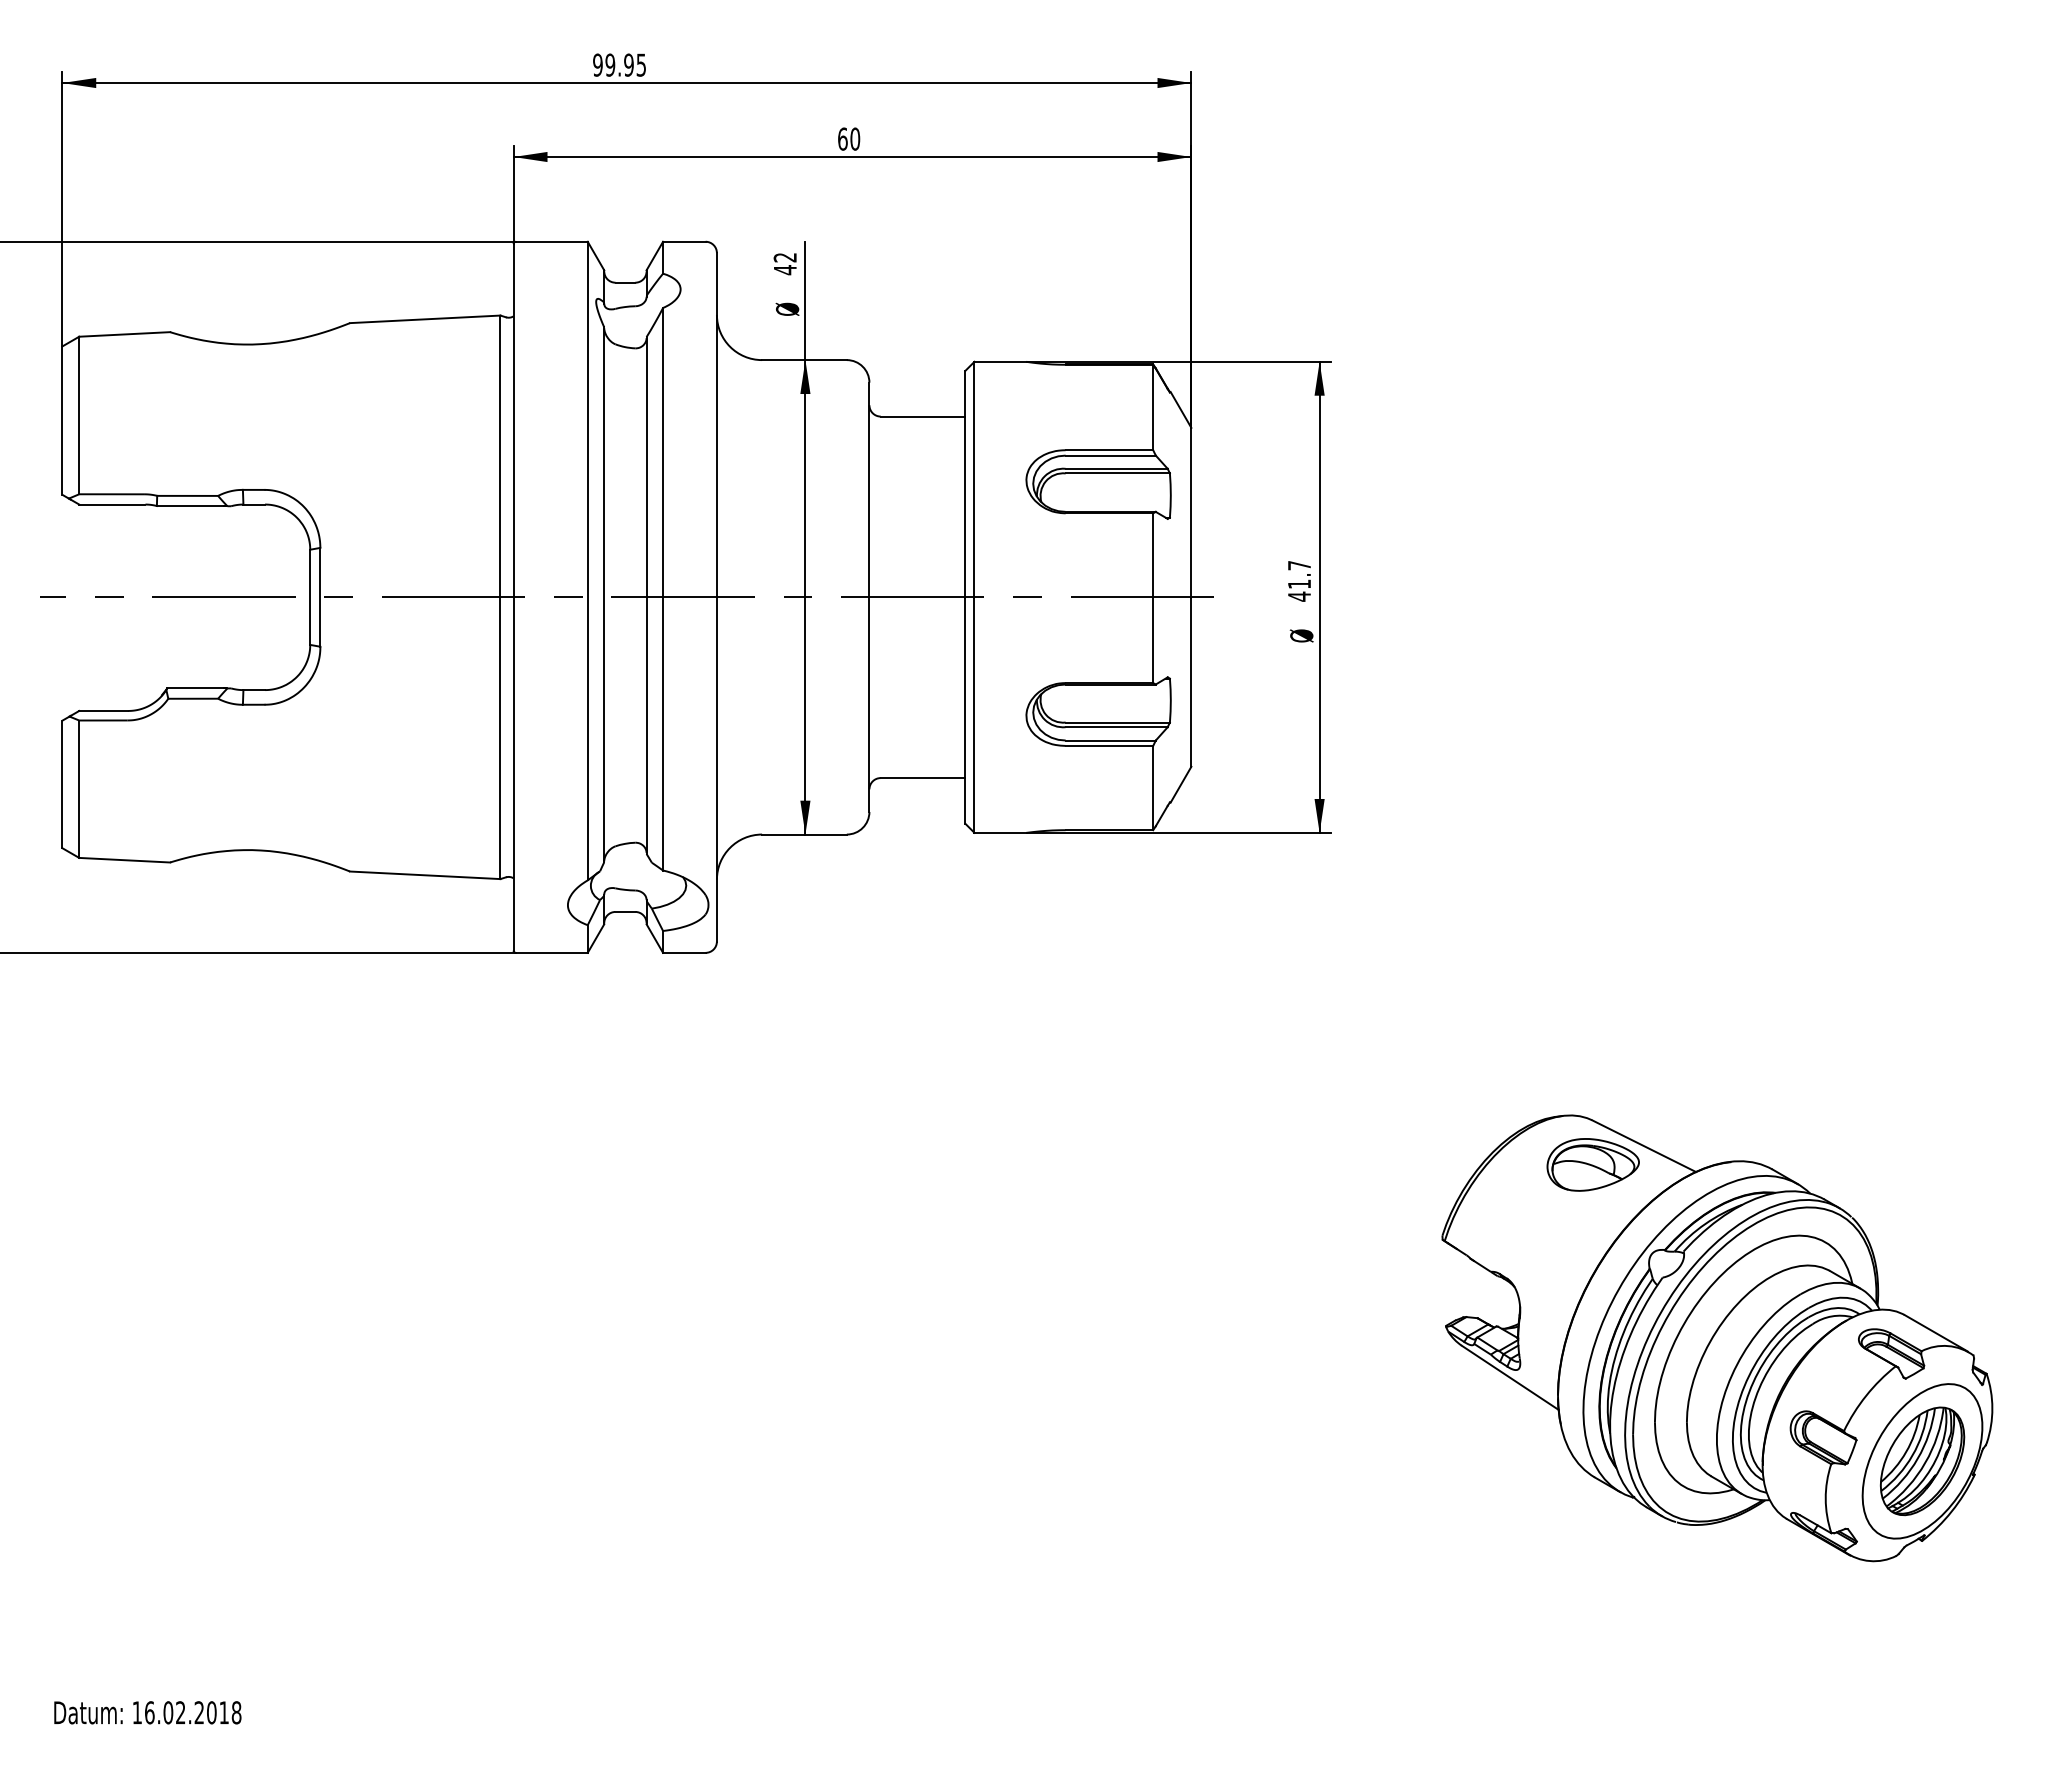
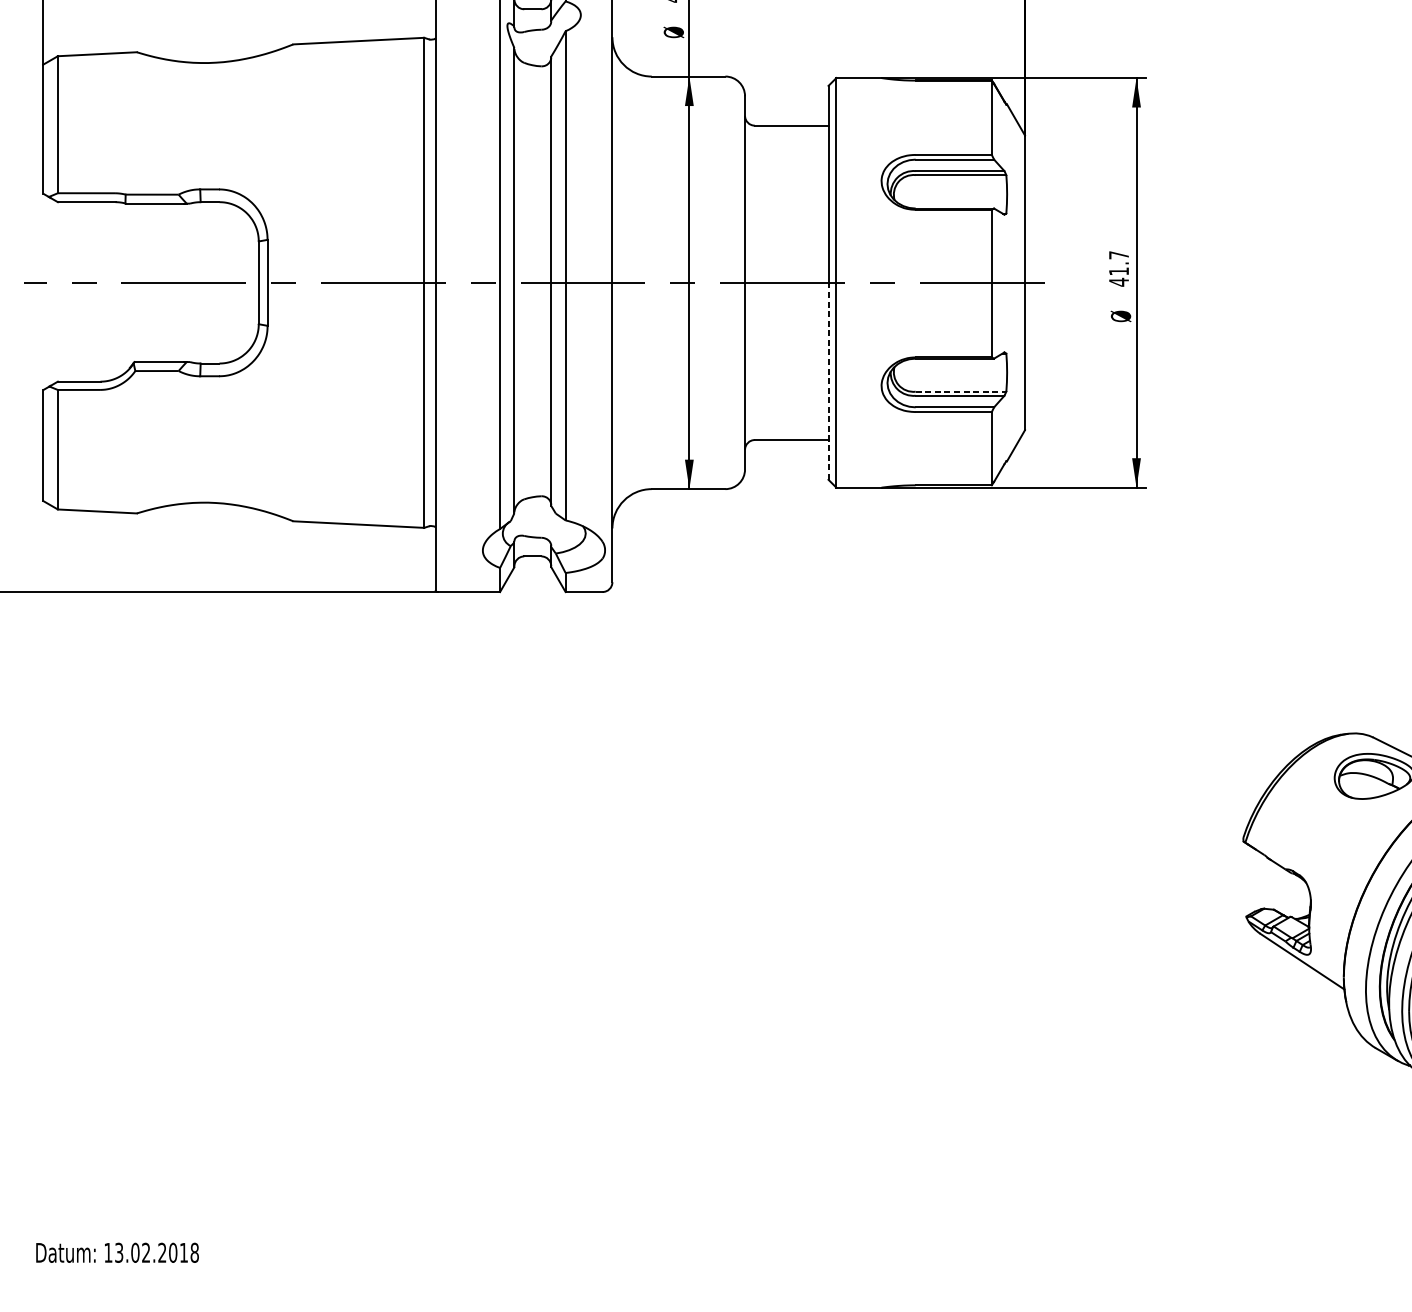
line: (965, 711) -> (828, 382), solid -> dashed
line: (1118, 722) -> (961, 391), solid -> dashed
text: (149, 1712) -> (118, 1252), 16.02.2018 -> 13.02.2018

